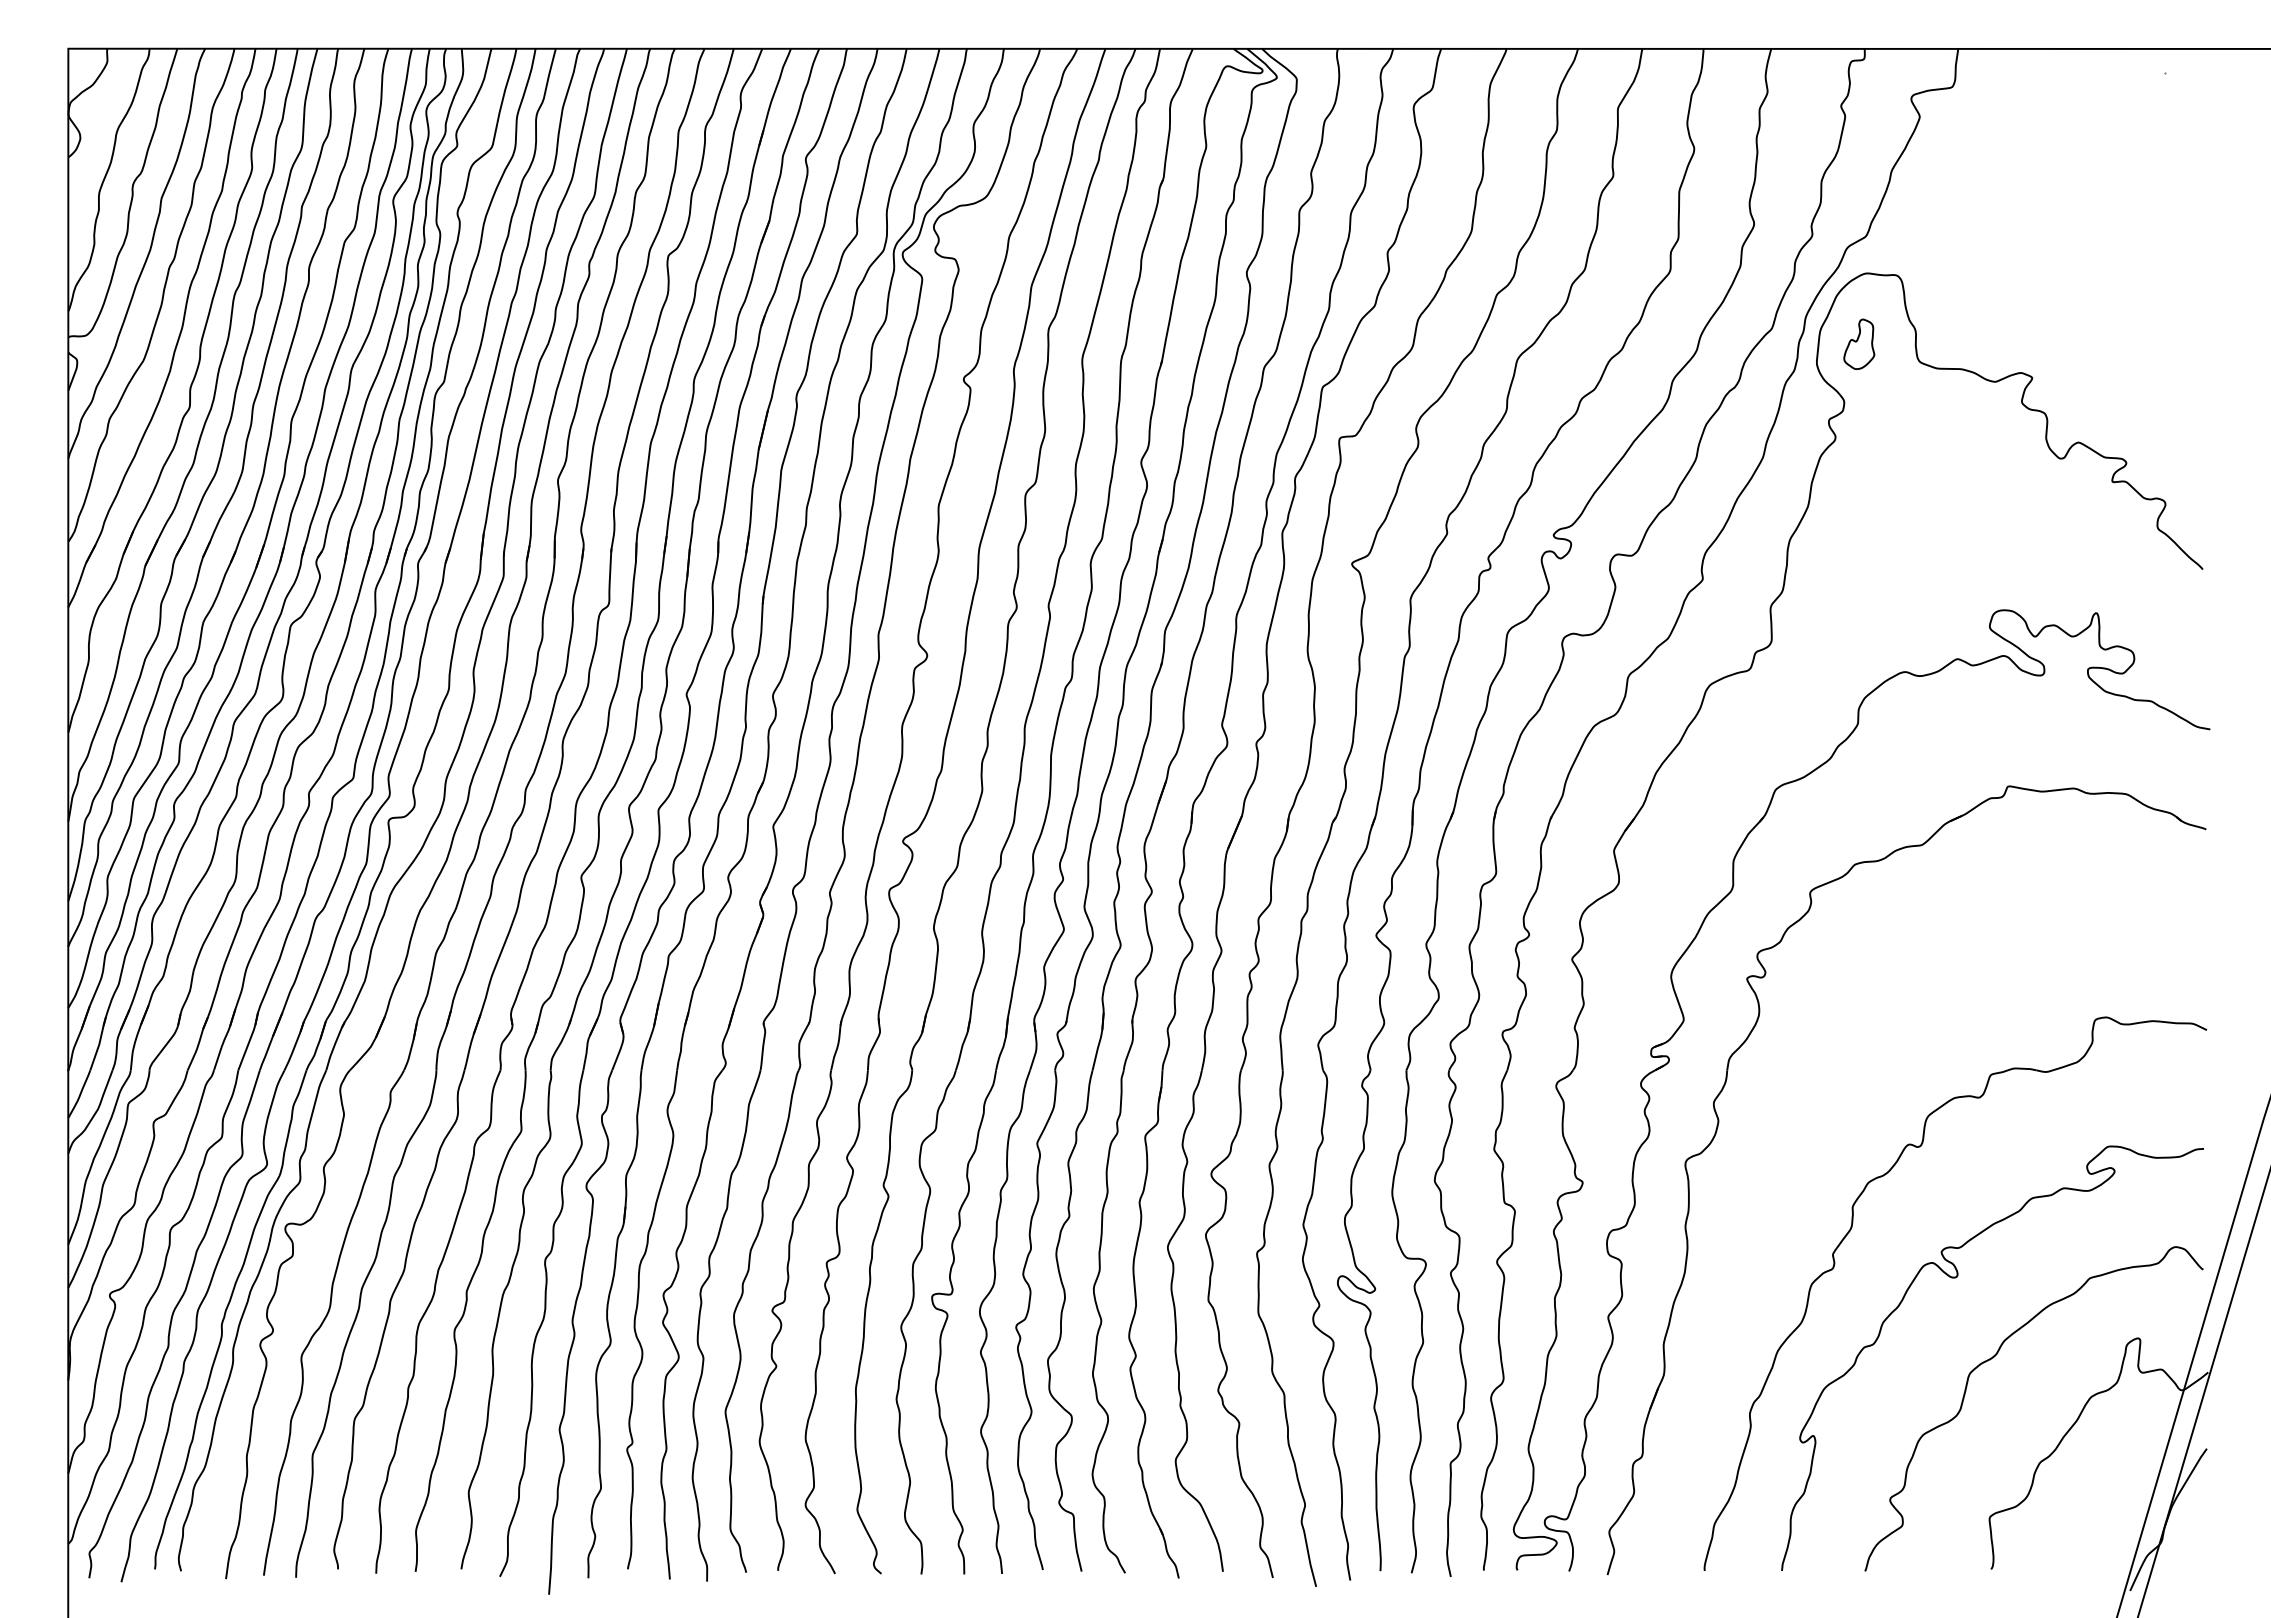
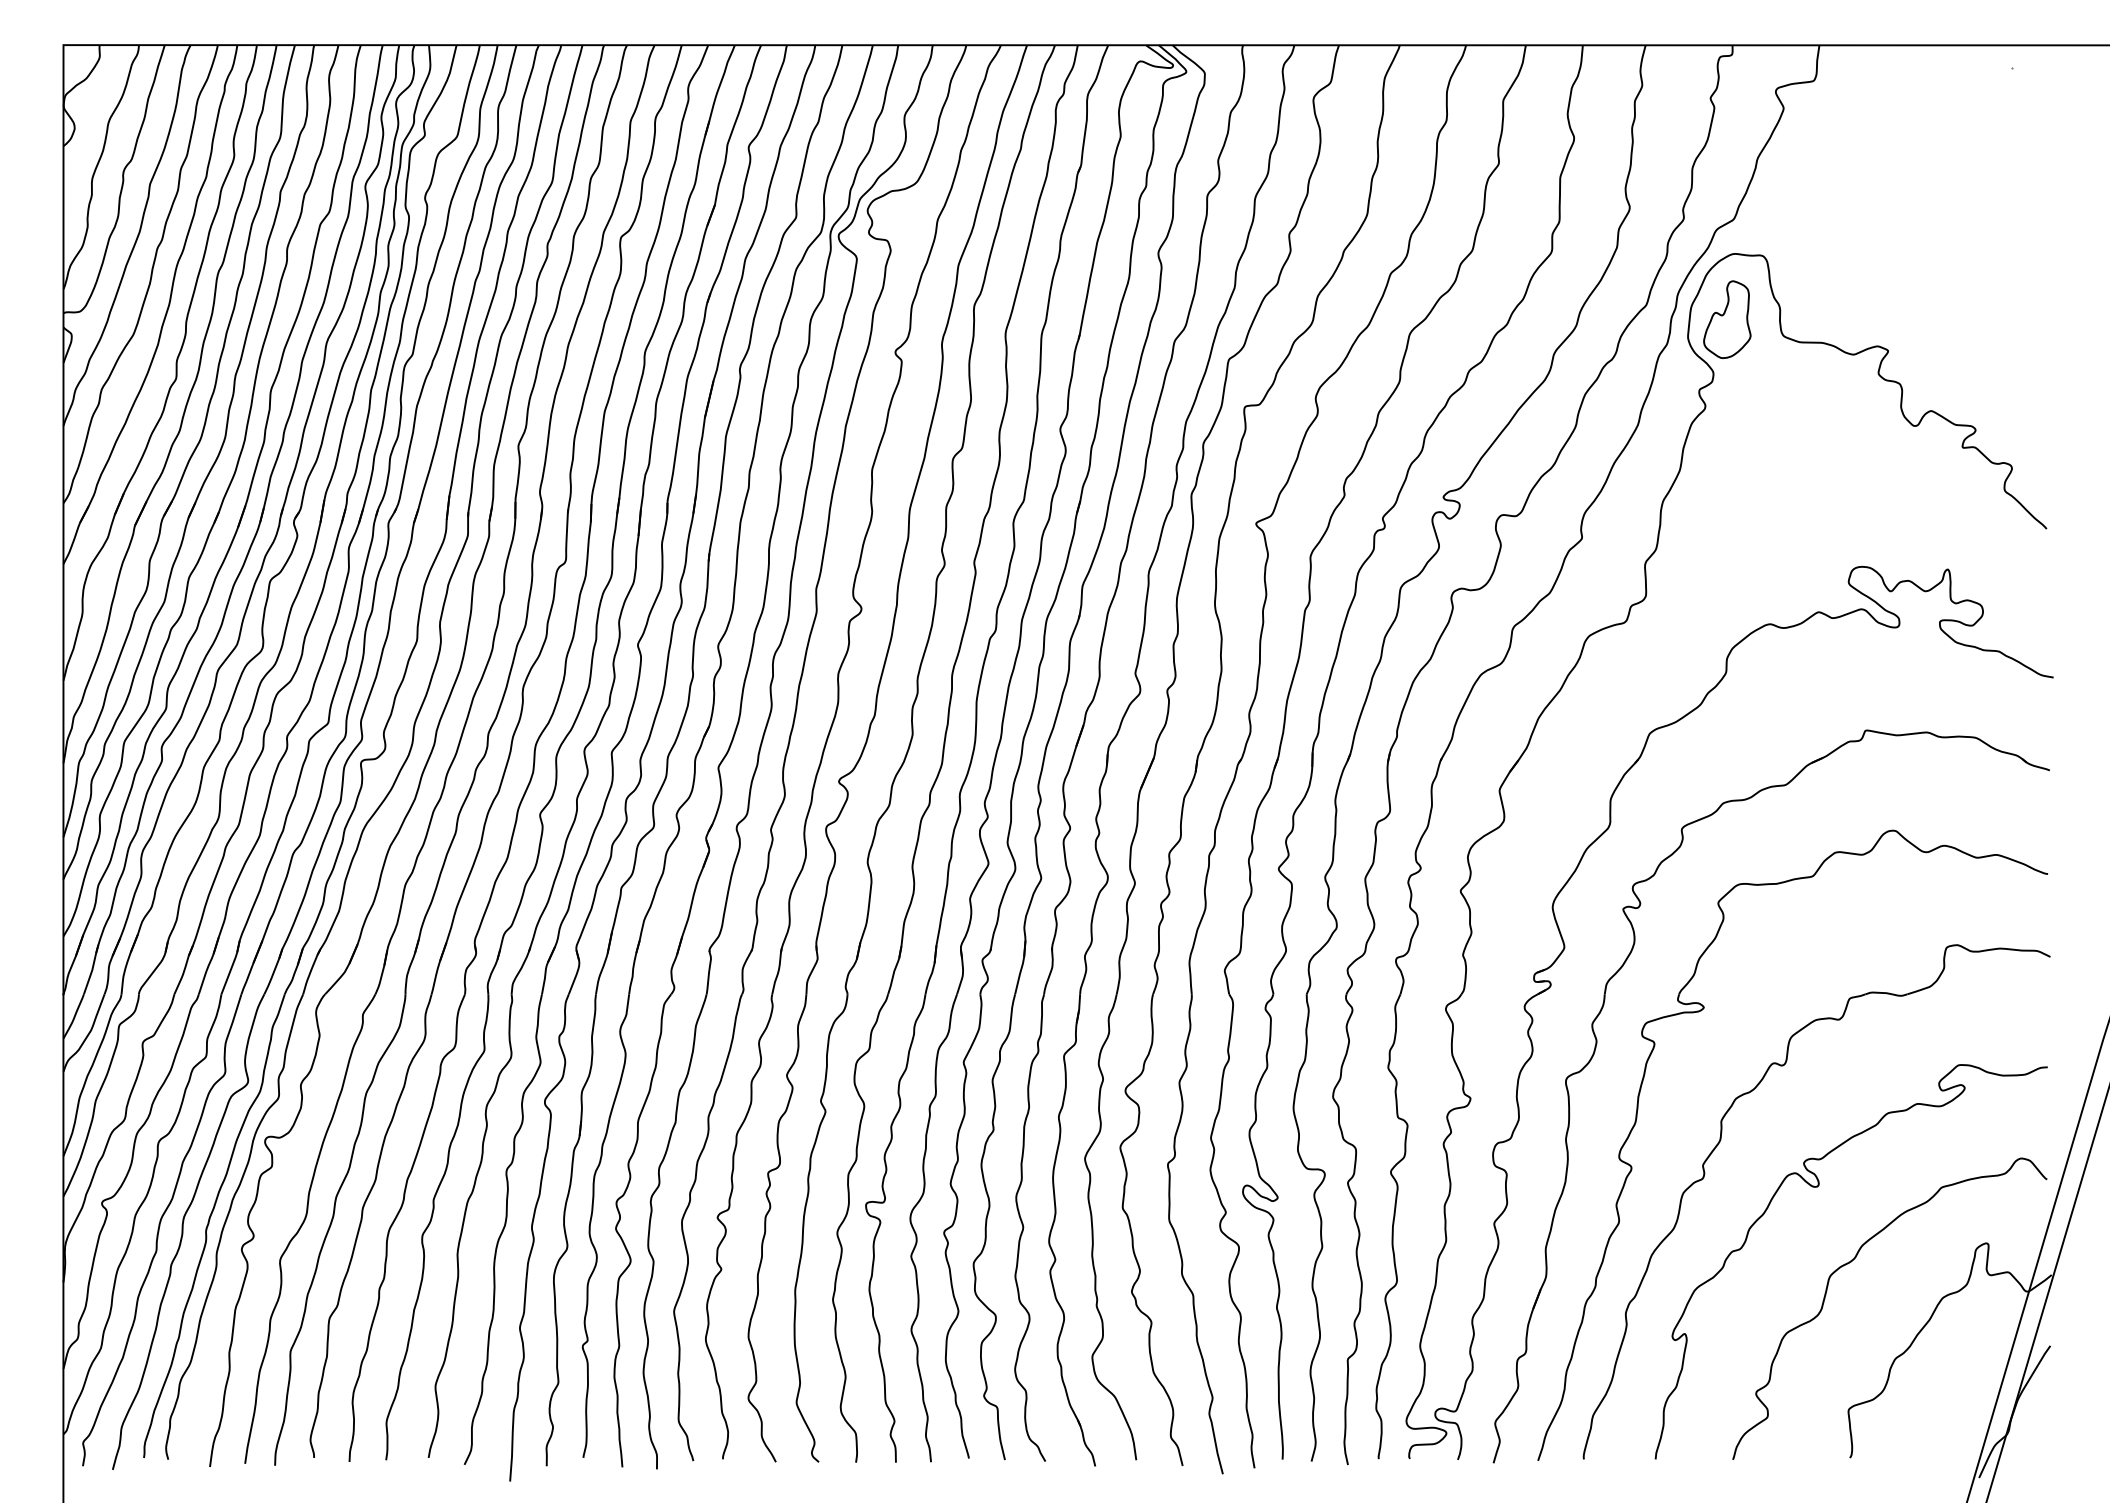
part: (1859, 344) -> (1727, 319), size x1.67
part: (1762, 1202) -> (1637, 1117), added

